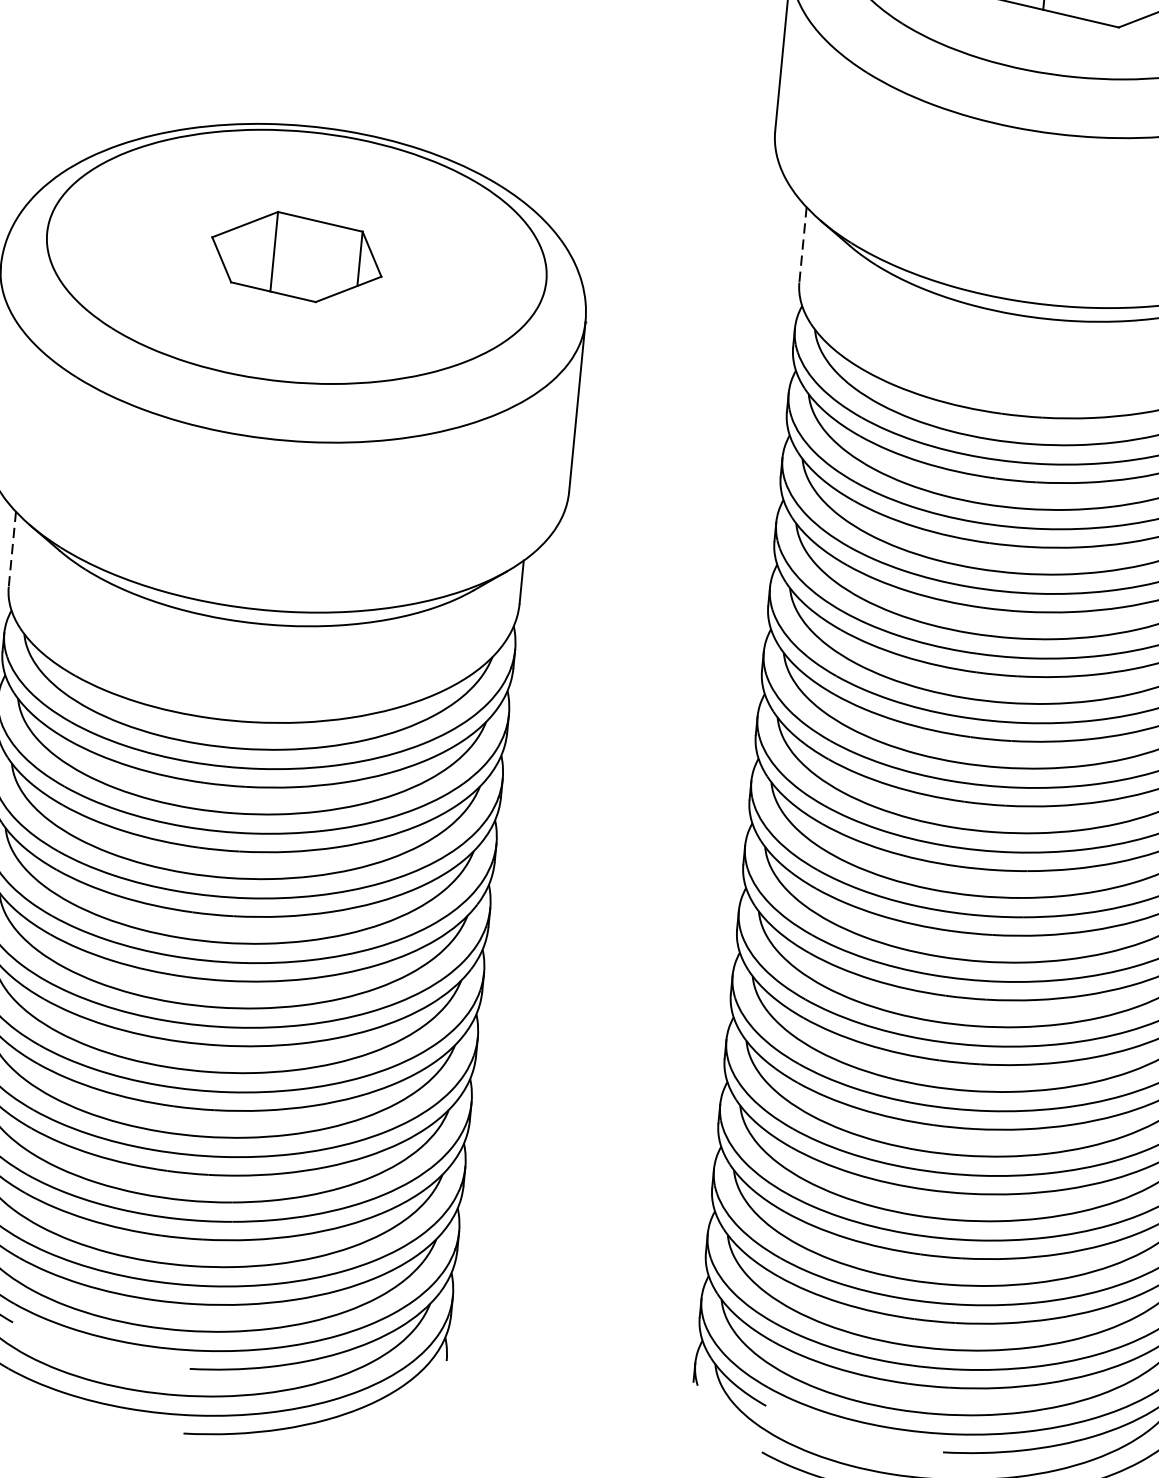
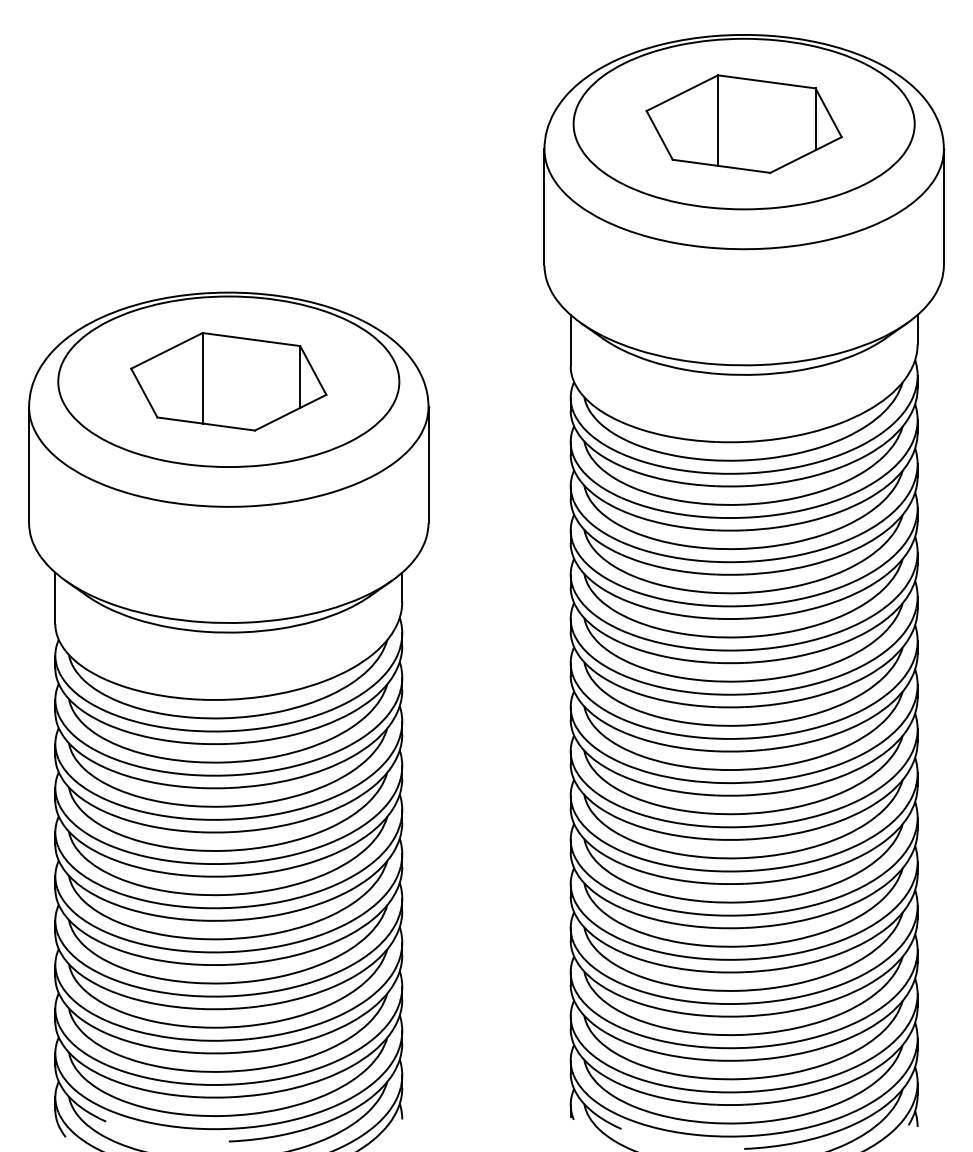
line: (802, 244) -> (570, 340), dashed -> solid
part: (296, 256) -> (228, 381), size x1.67
line: (12, 549) -> (55, 598), dashed -> solid

